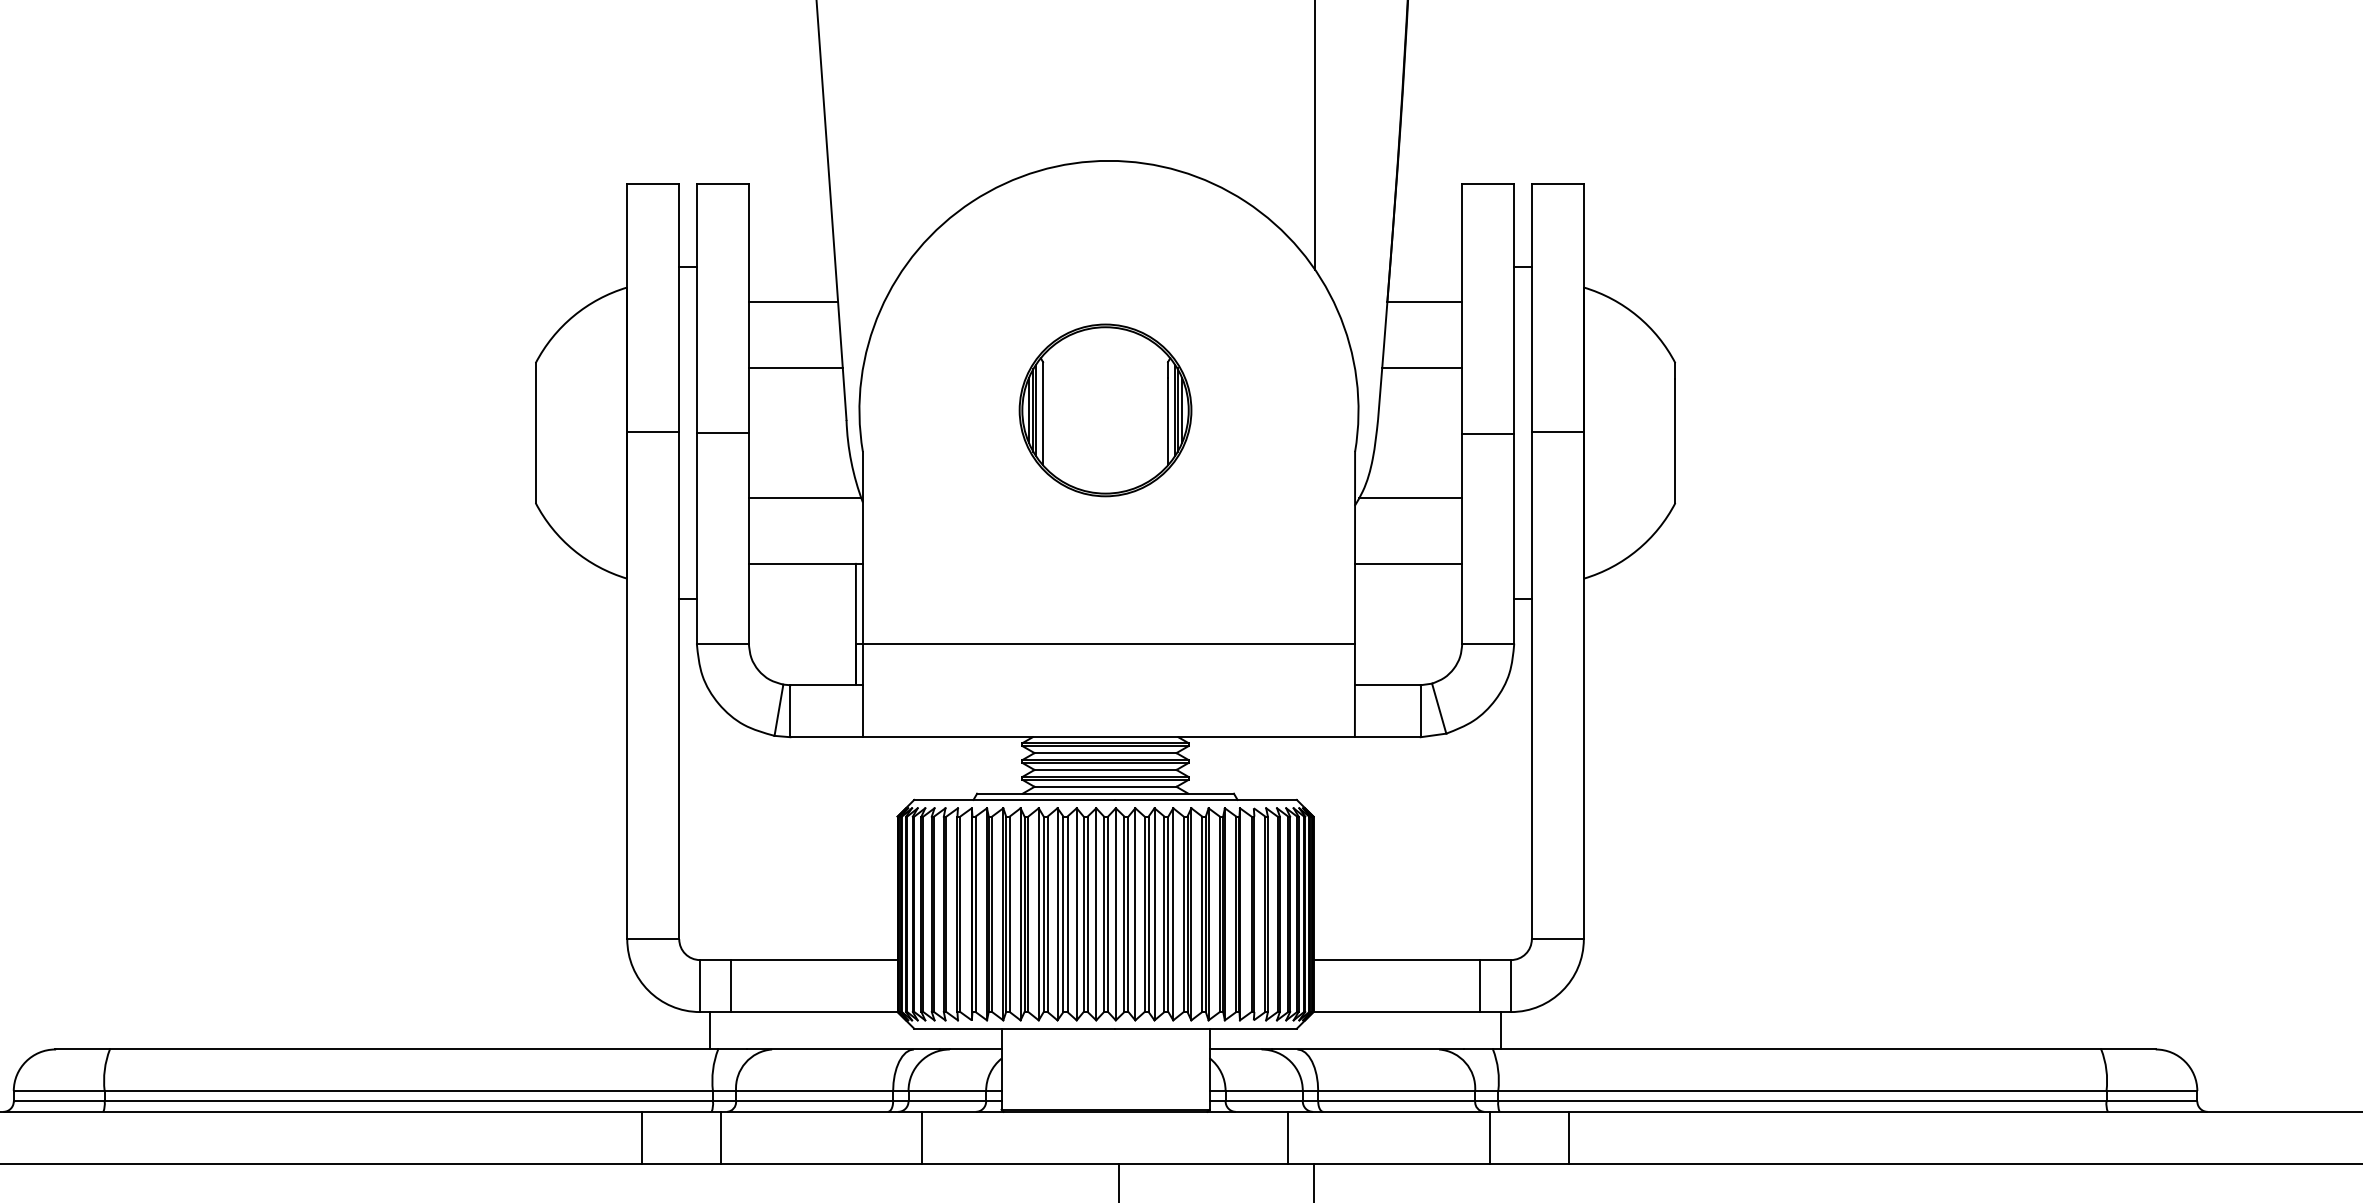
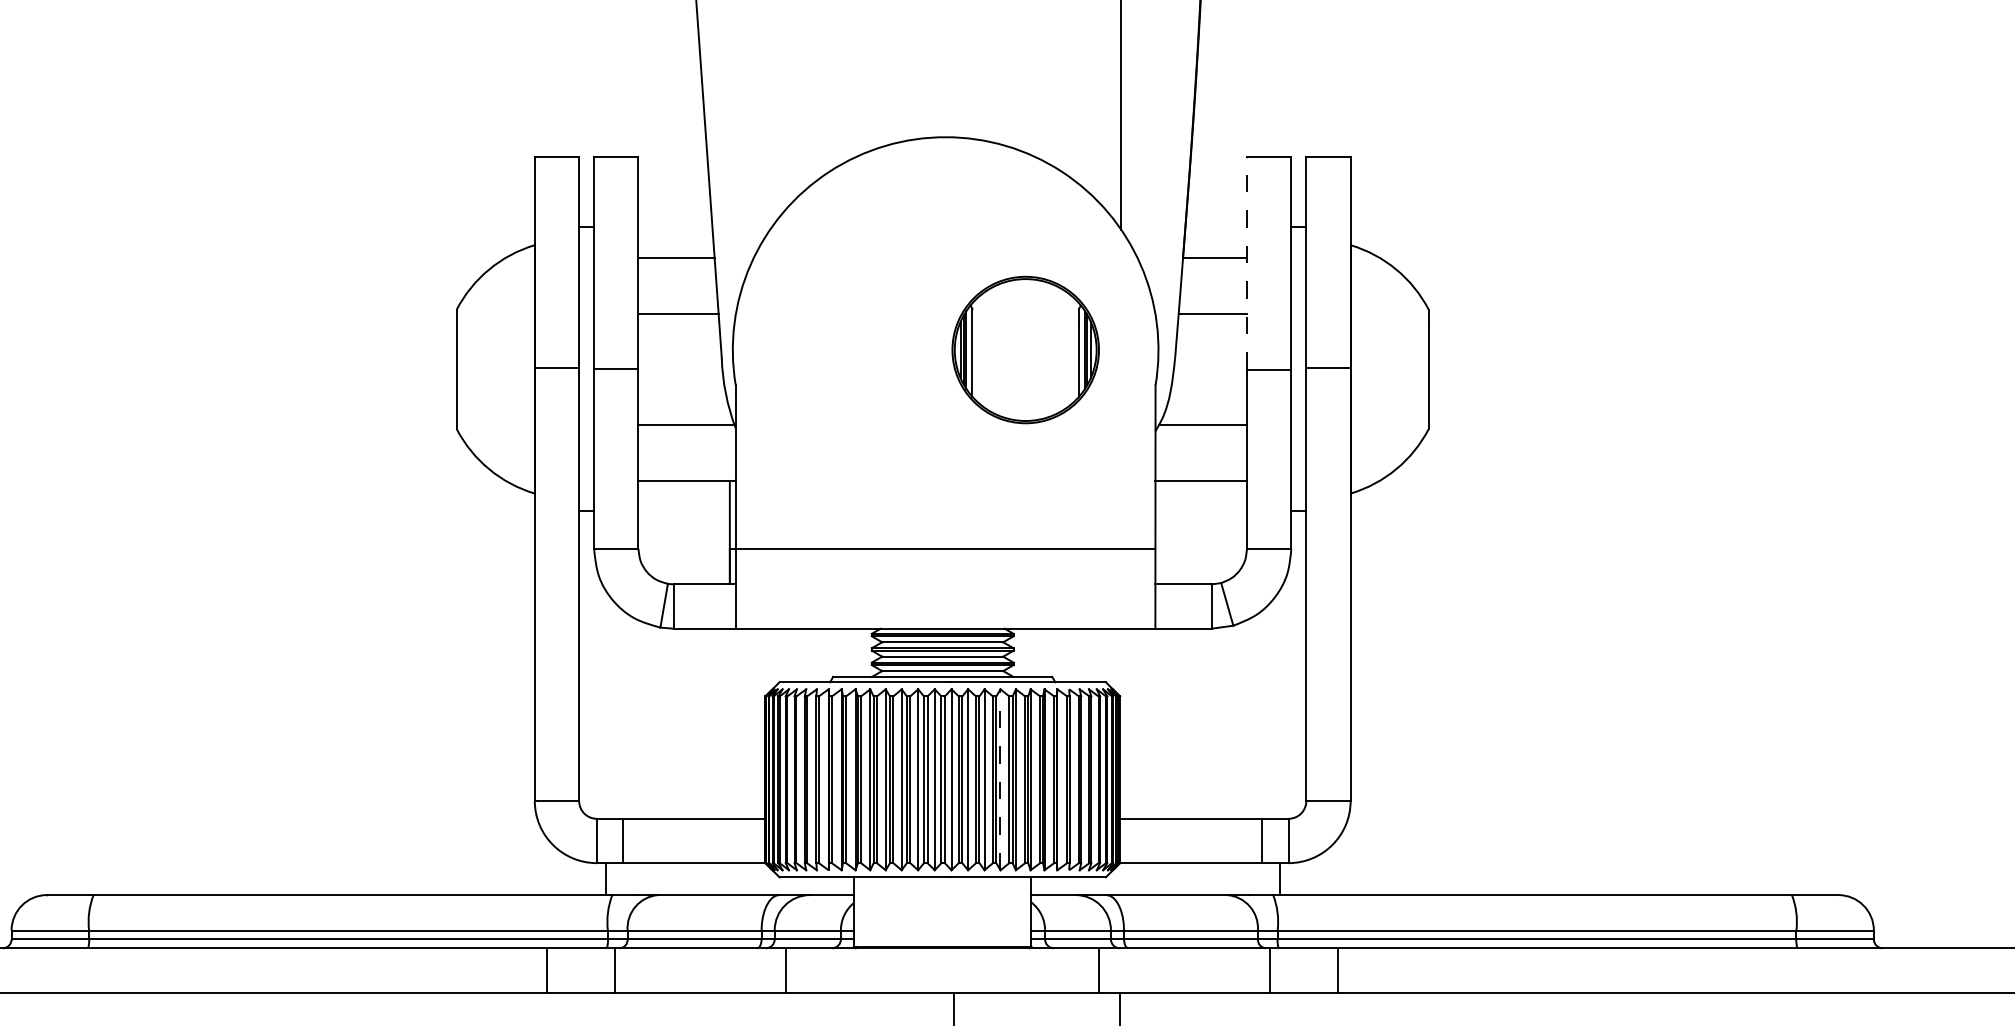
line: (1461, 307) -> (1246, 262), solid -> dashed
part: (1105, 409) -> (1025, 349), moved
line: (1173, 913) -> (1000, 779), solid -> dashed

